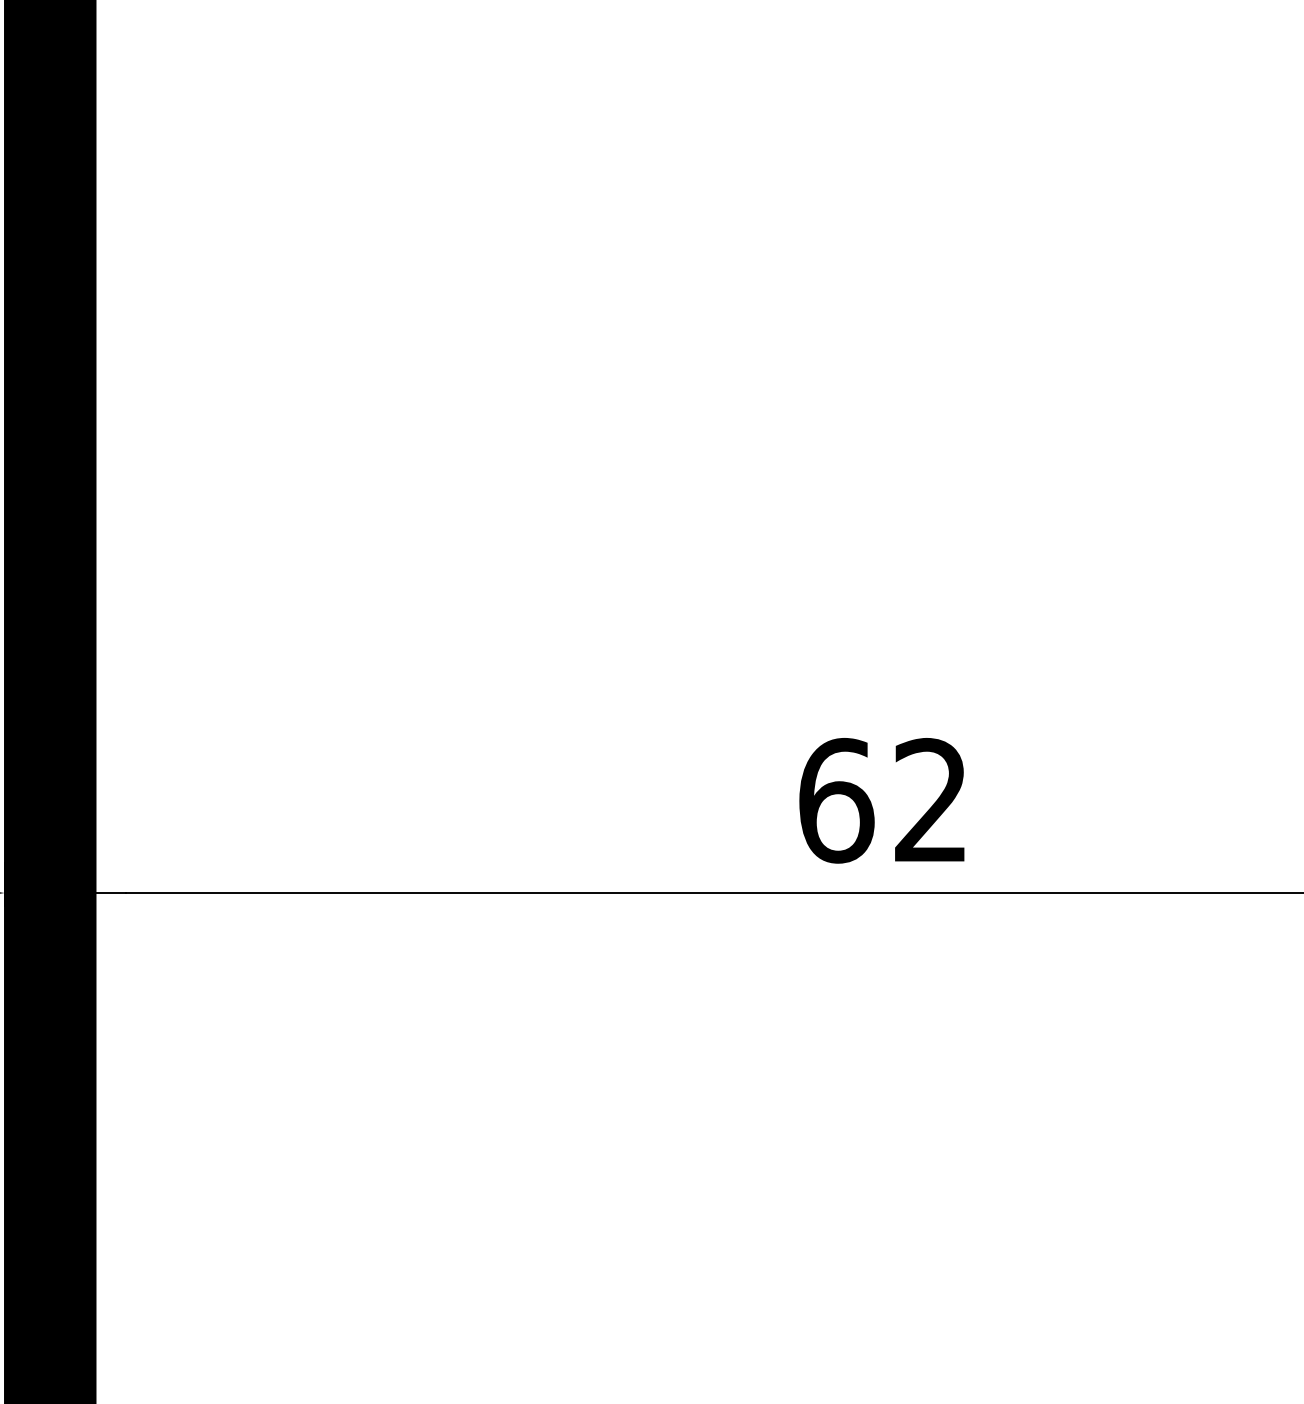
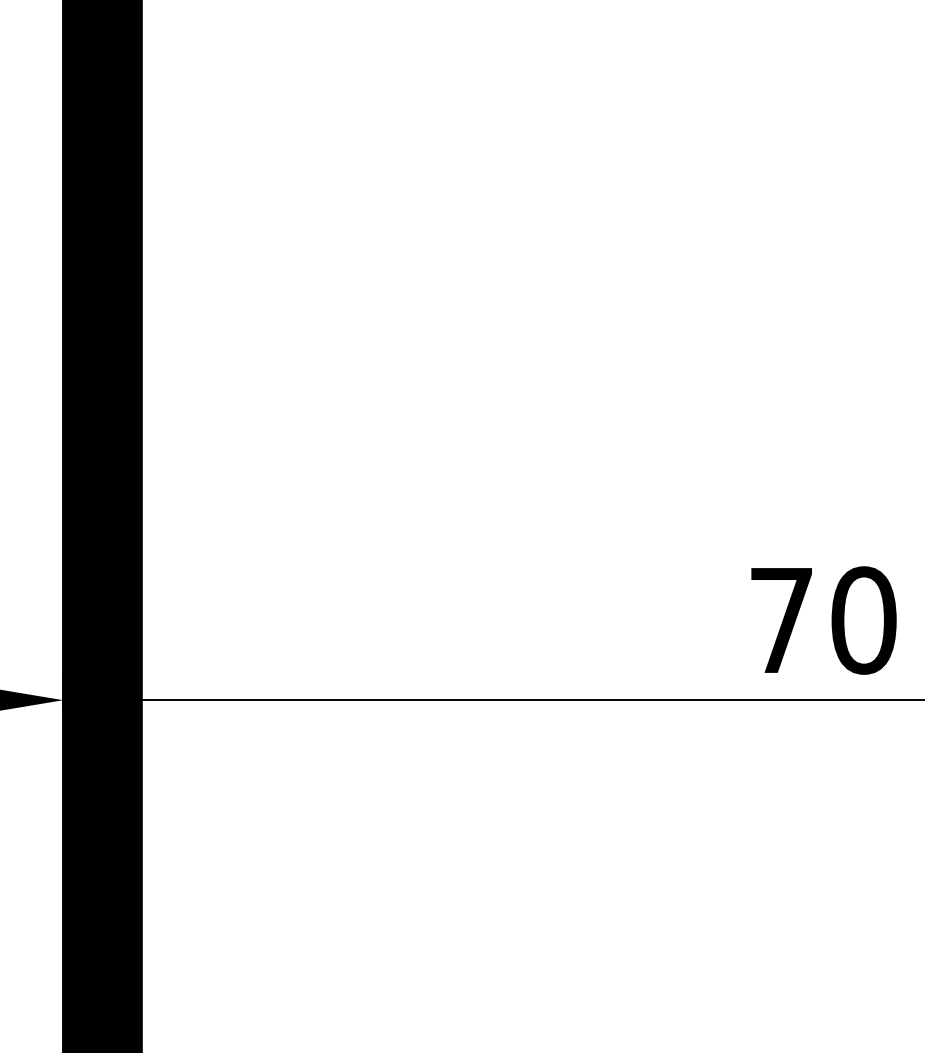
text: (884, 800) -> (823, 620), 62 -> 70

